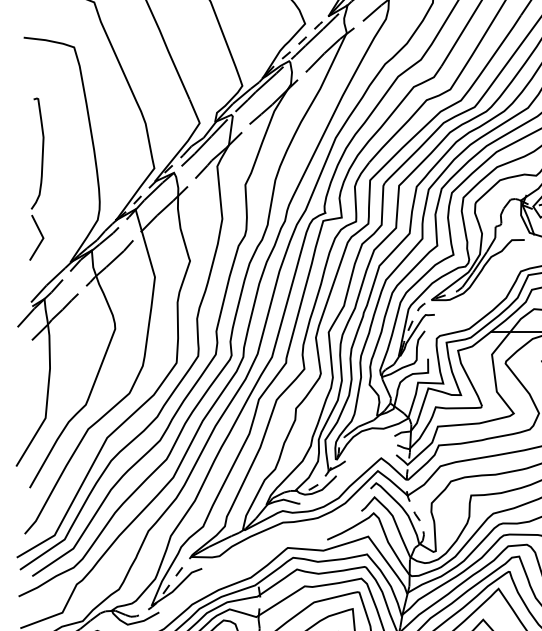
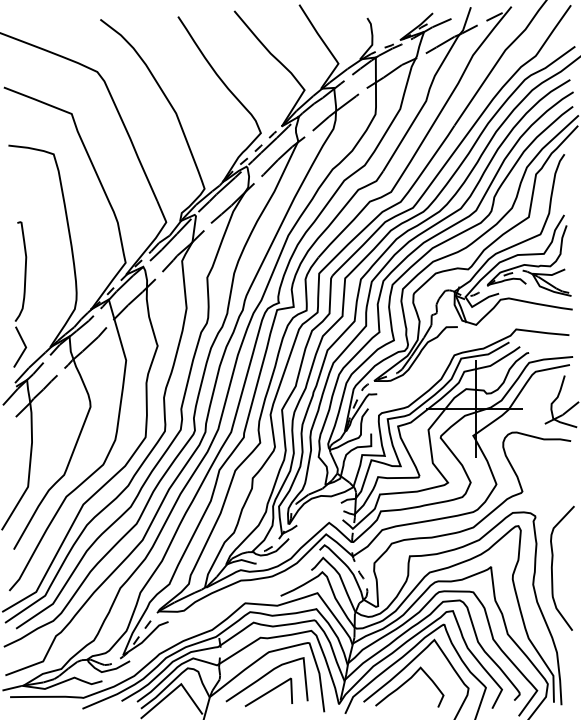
part: (37, 179) -> (20, 294), moved

